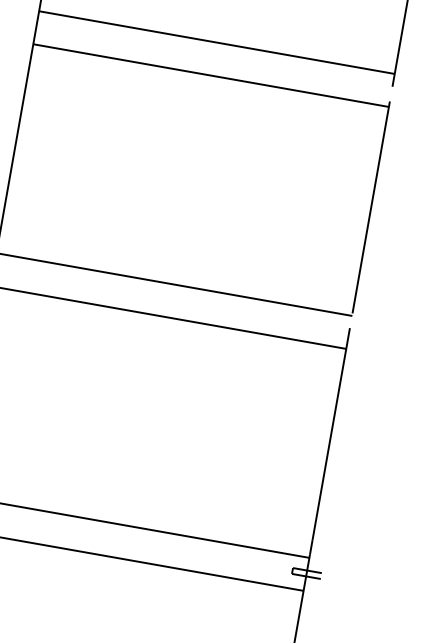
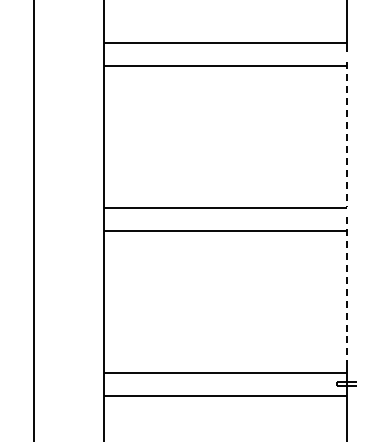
line: (370, 207) -> (346, 134), solid -> dashed
line: (330, 435) -> (346, 289), solid -> dashed

